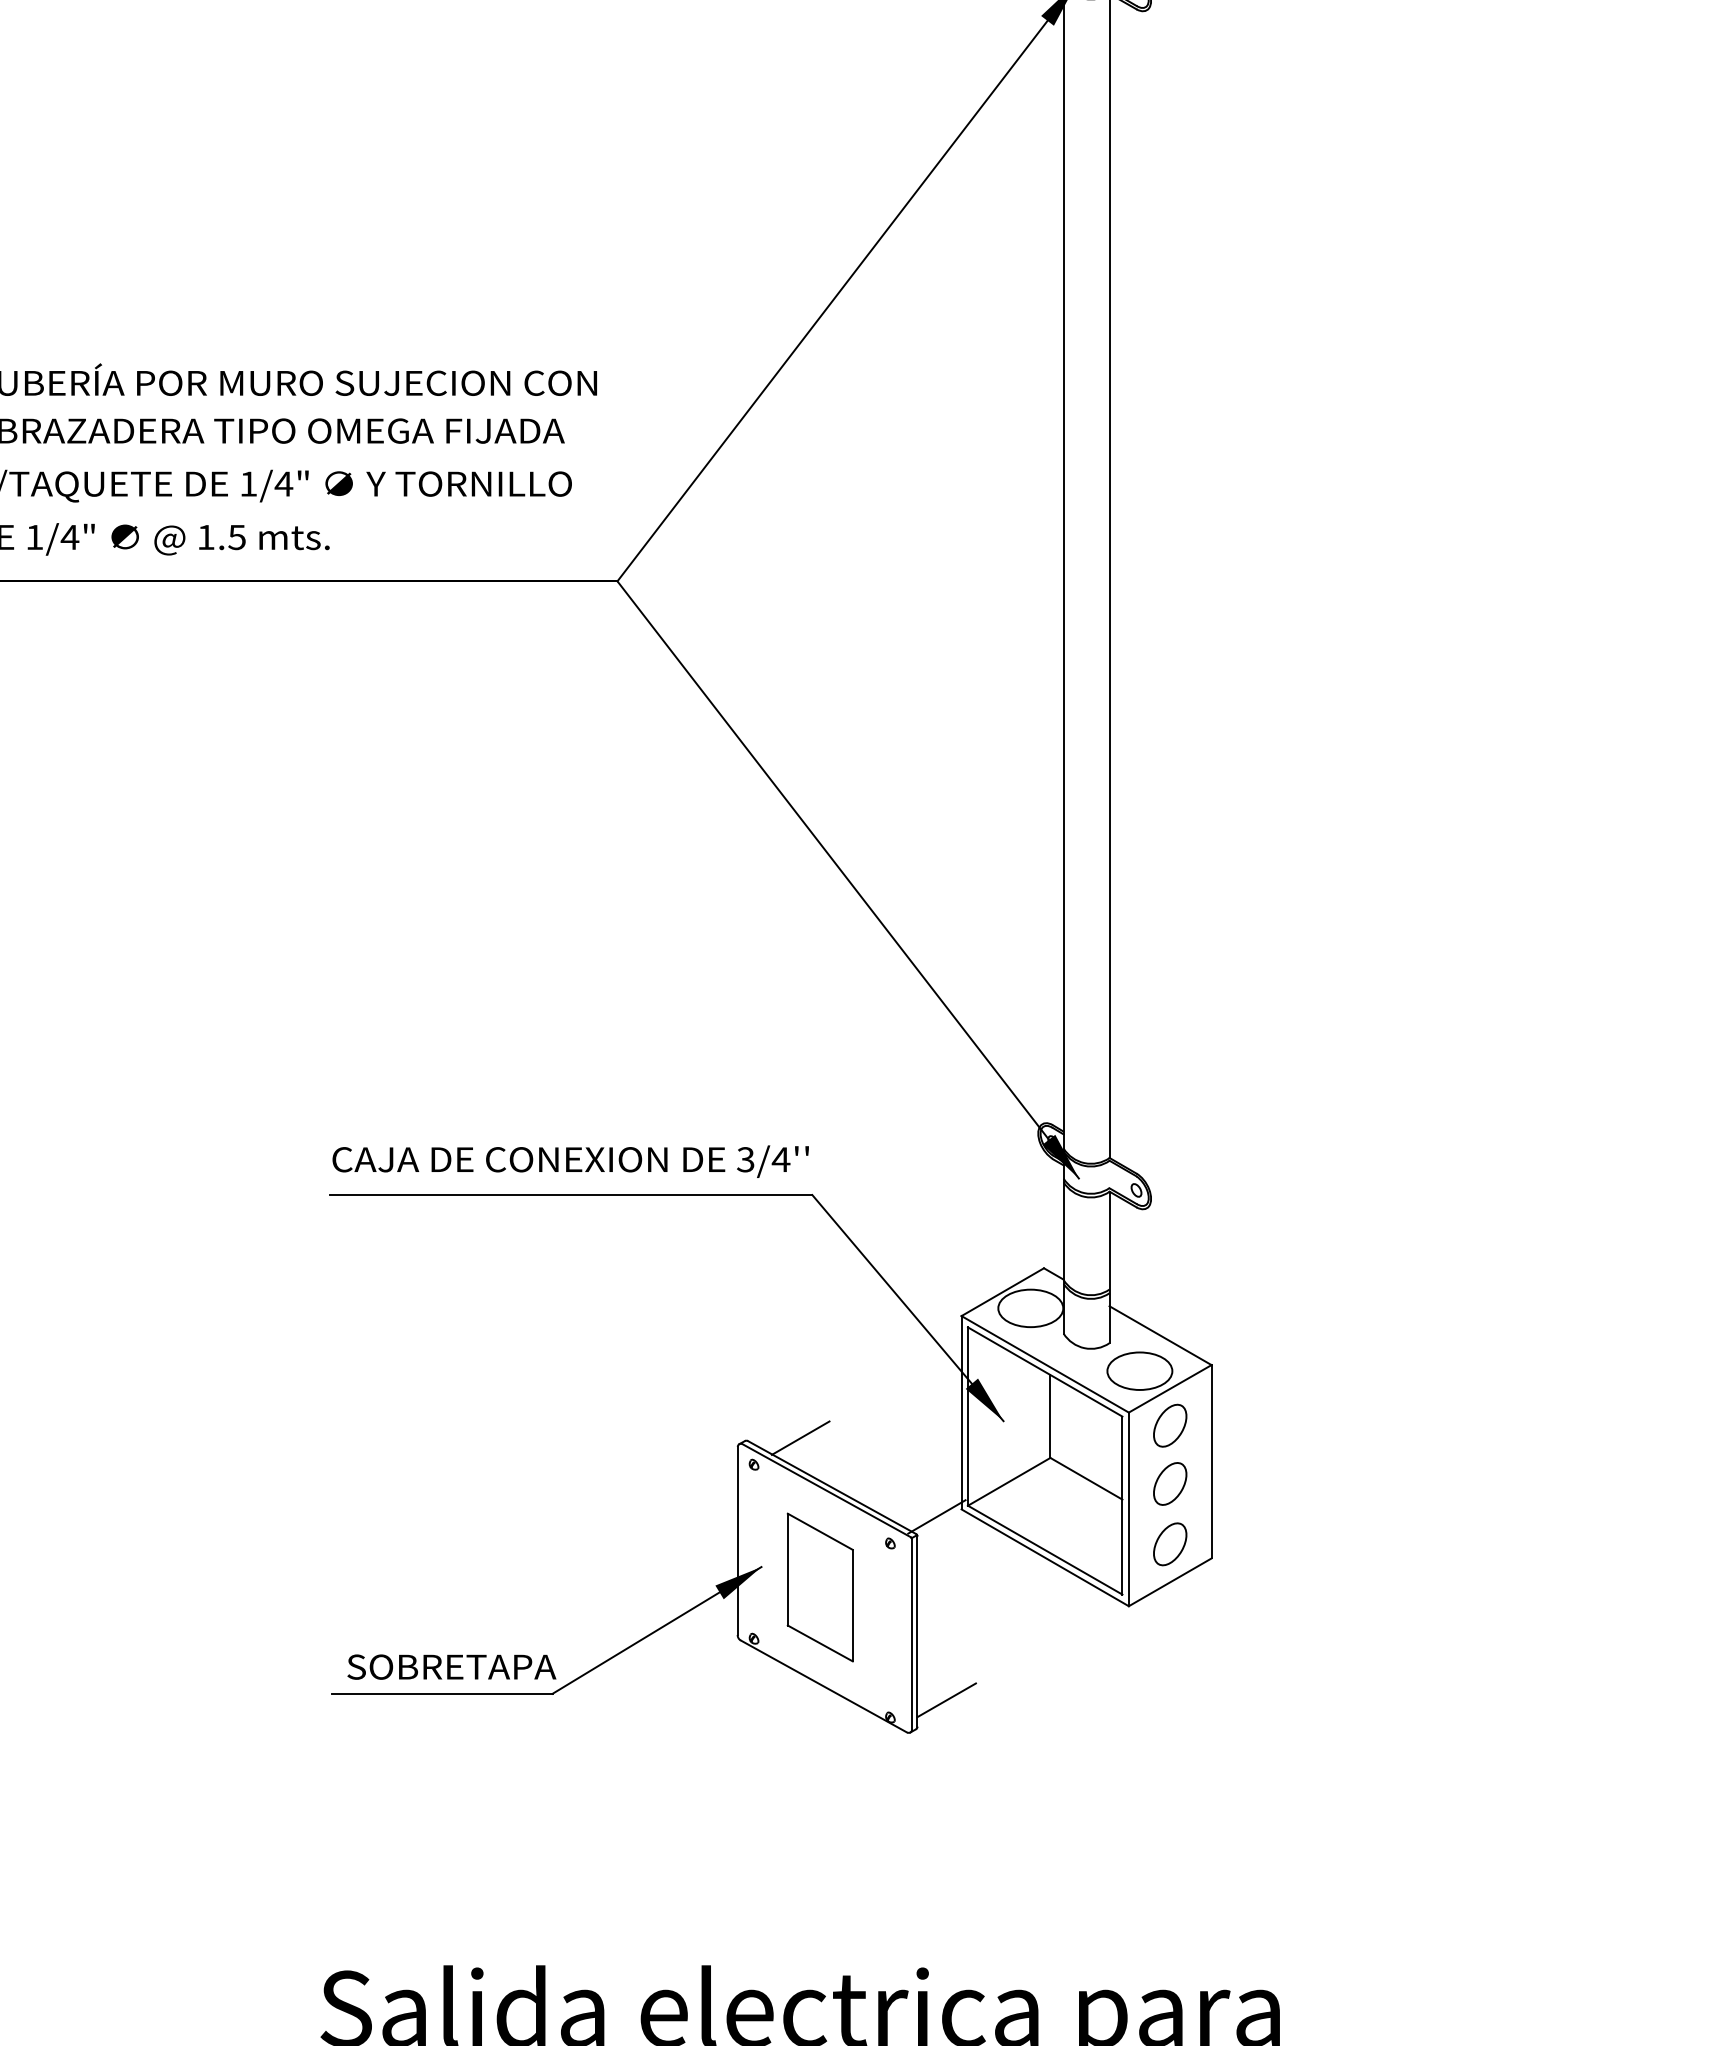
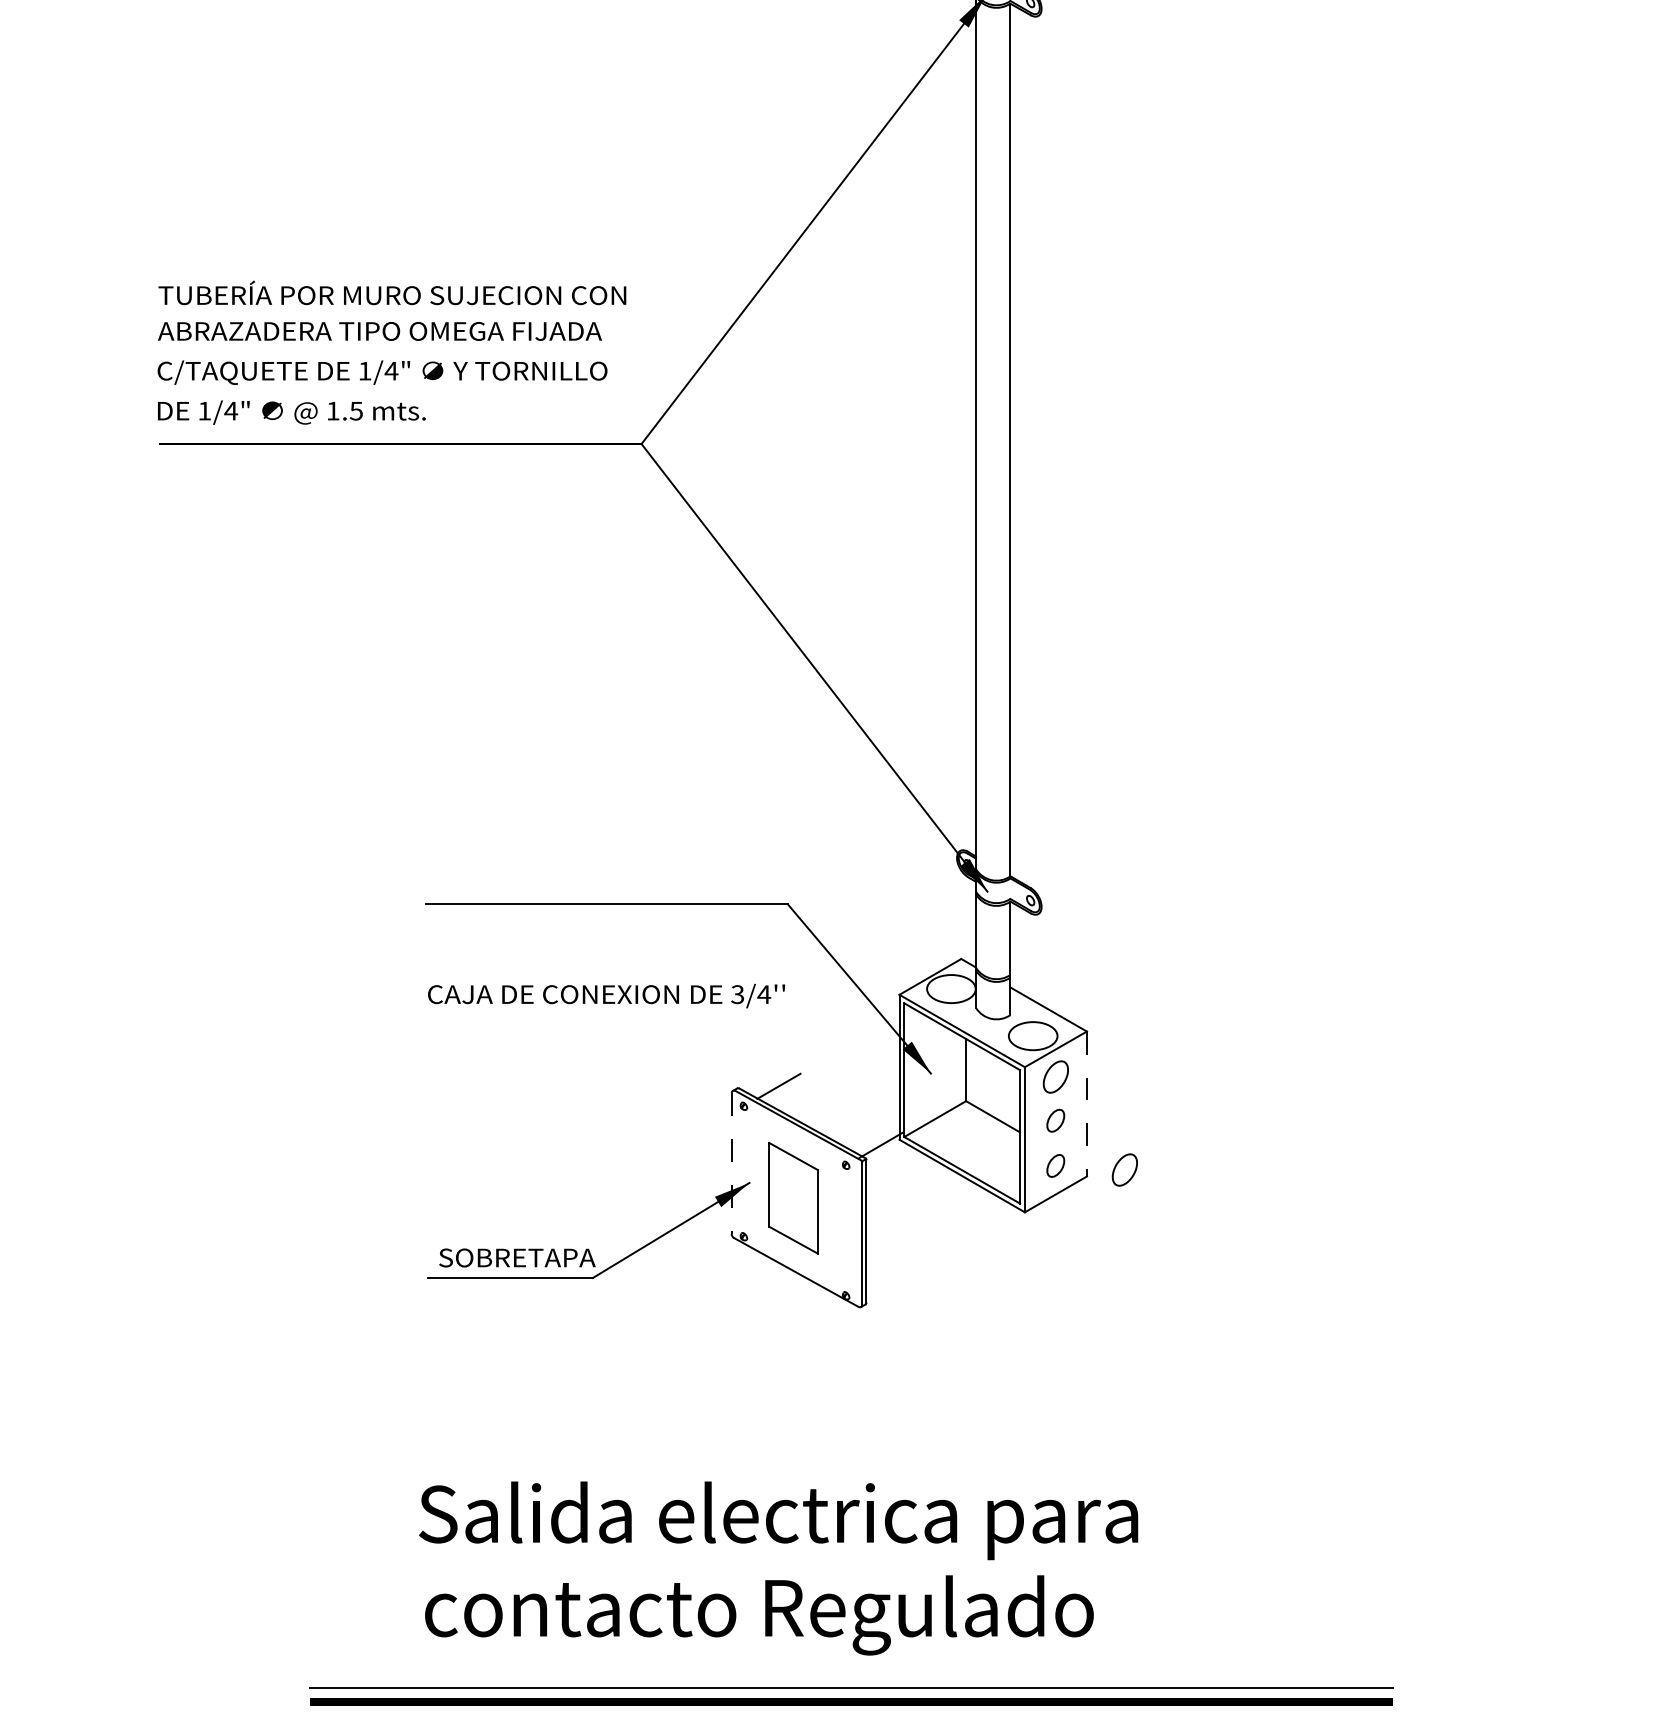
text: (570, 1162) -> (606, 996), moved
line: (1211, 1462) -> (1086, 1104), solid -> dashed
part: (1169, 1483) -> (1055, 1120), size x0.7
line: (737, 1541) -> (731, 1163), solid -> dashed
part: (1169, 1543) -> (1055, 1165), size x0.7
part: (1261, 1549) -> (1124, 1169), added
line: (946, 1699) -> (888, 1282), removed

